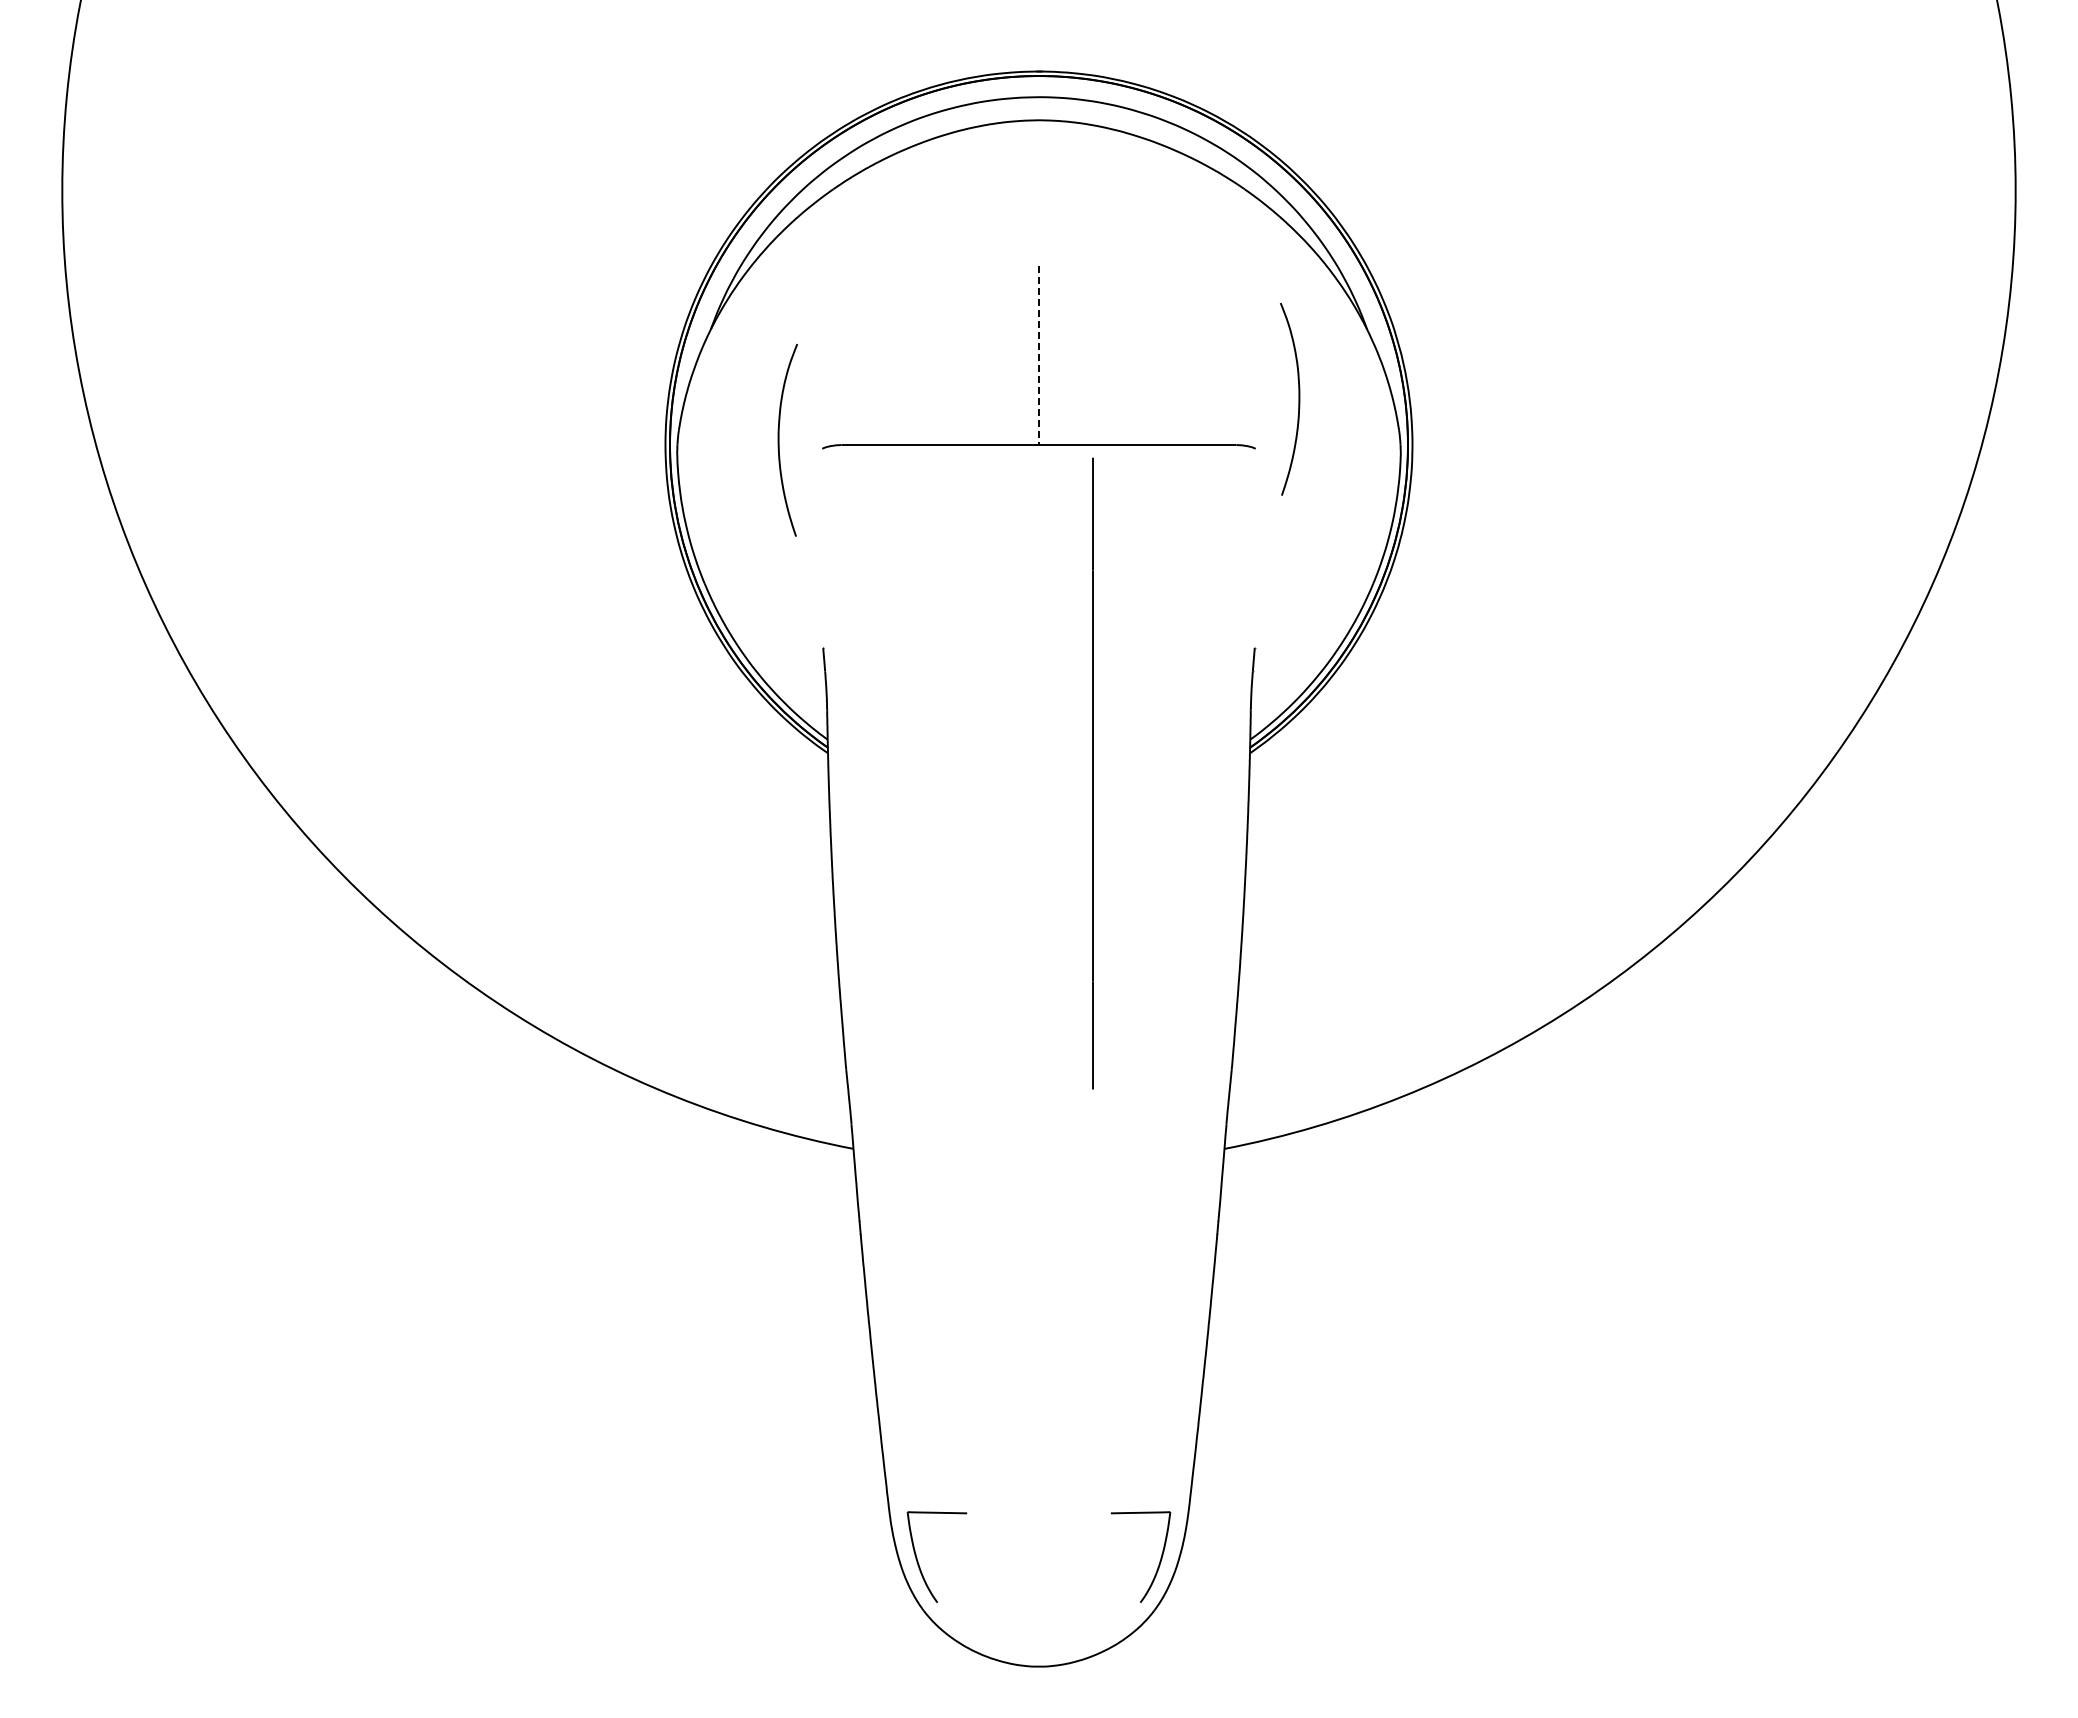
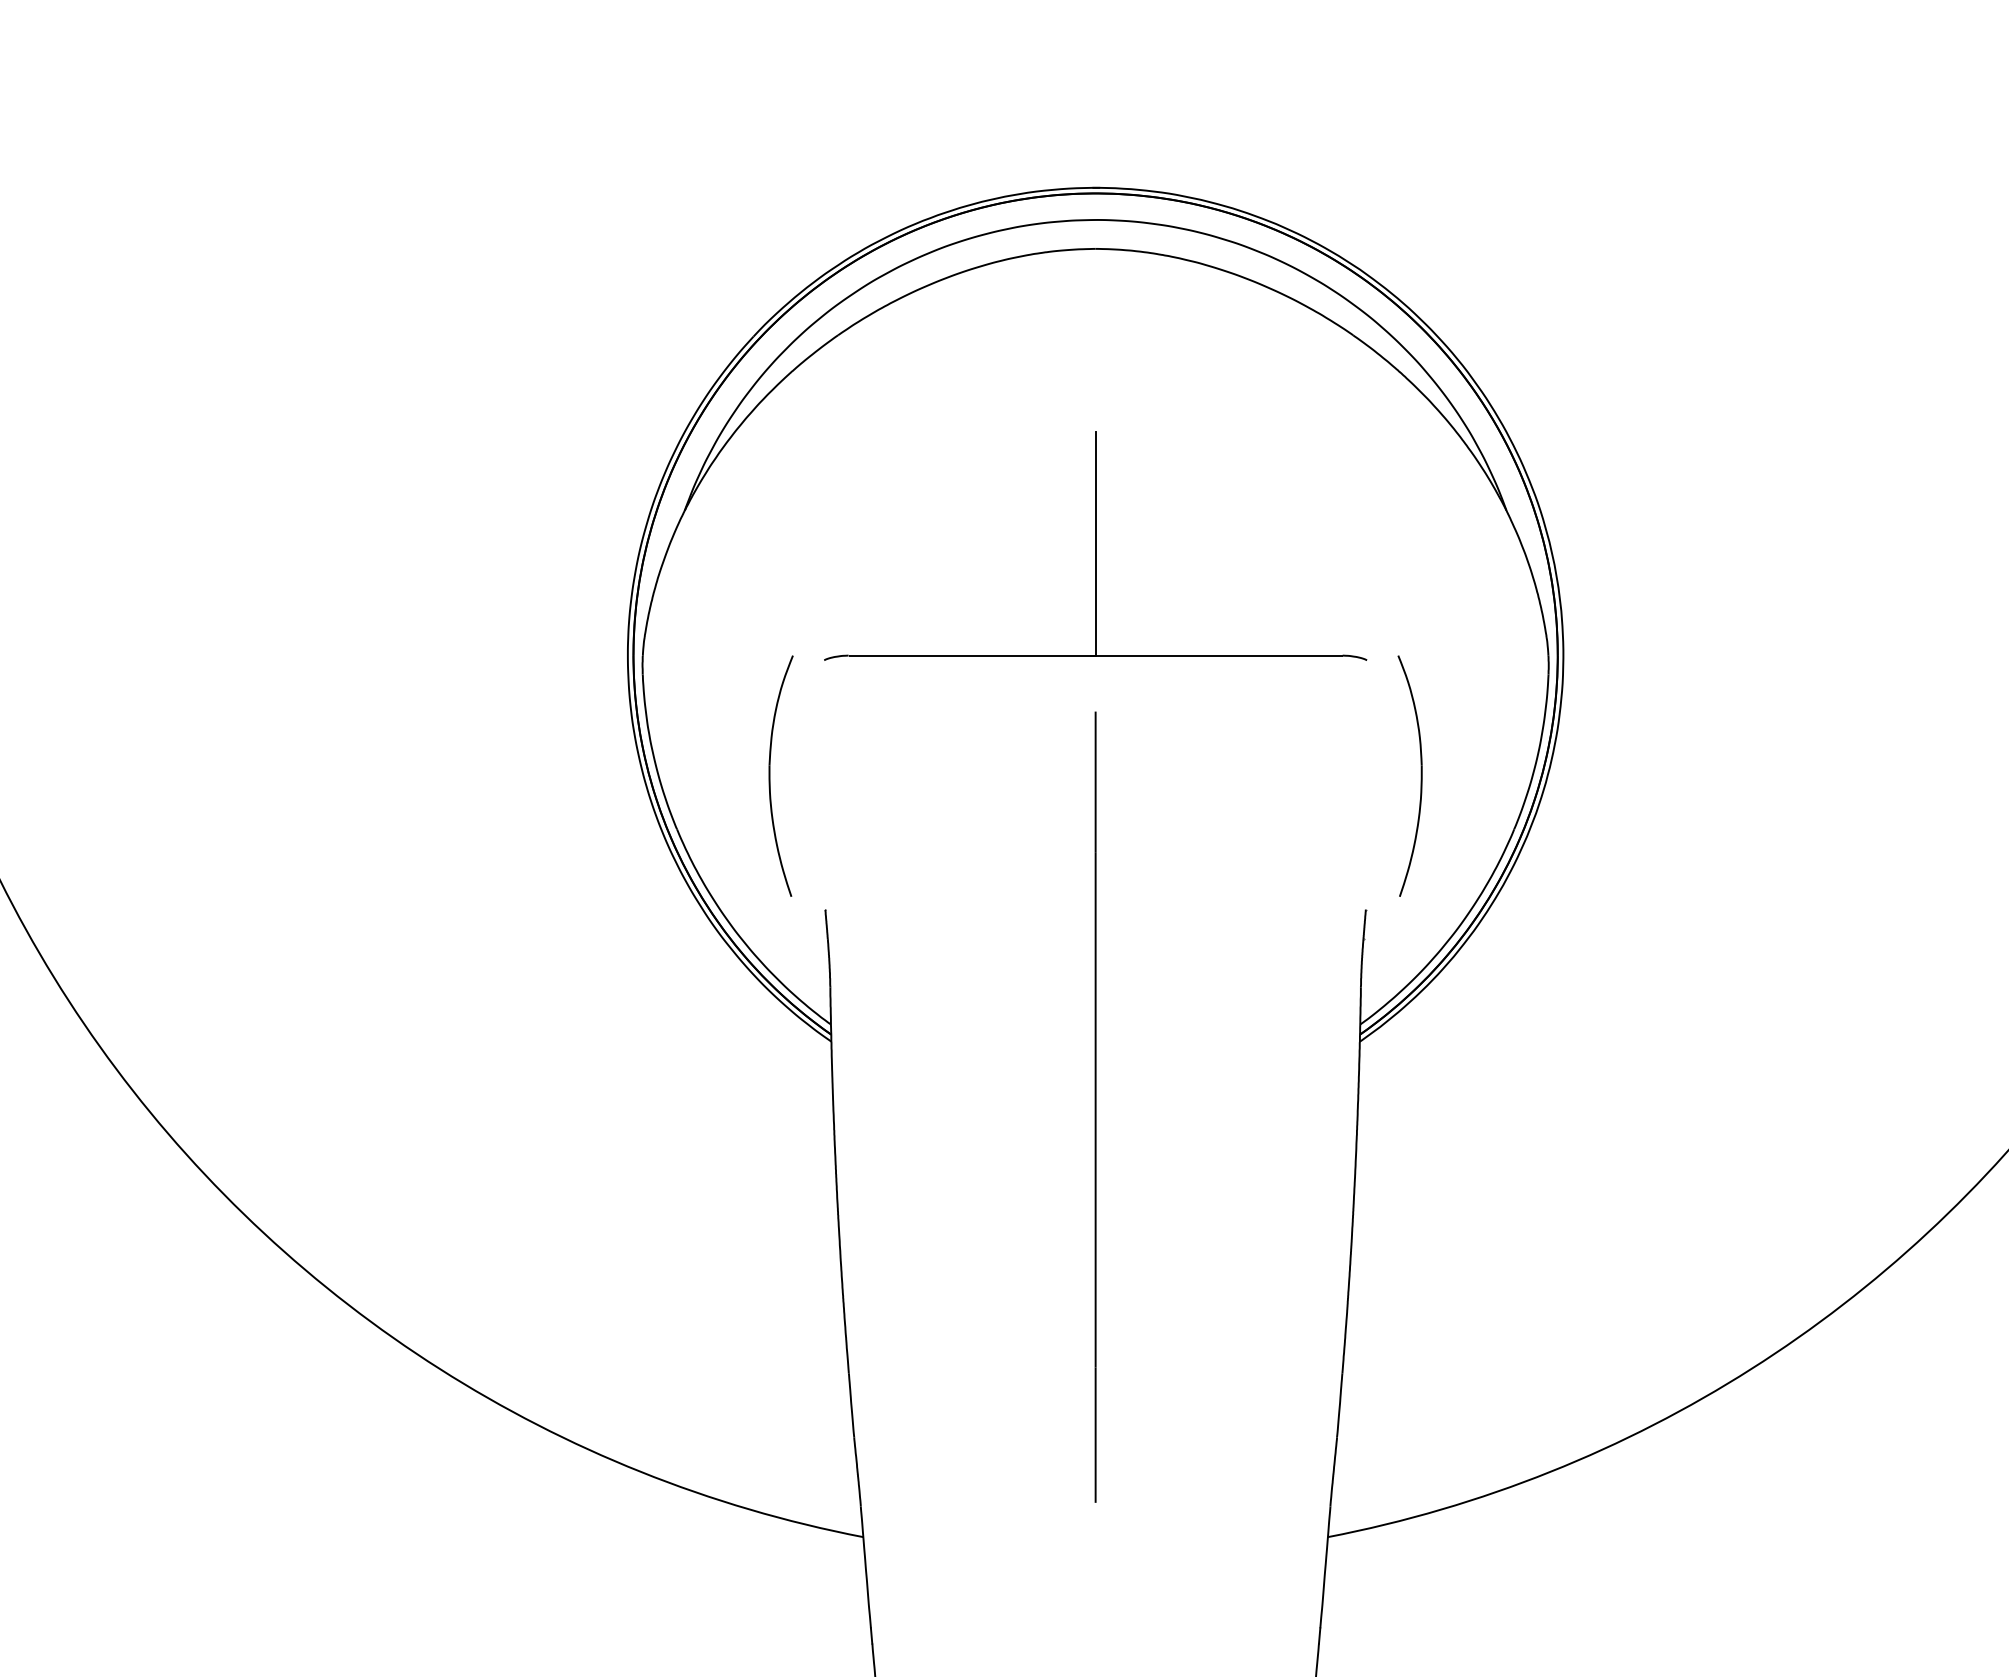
line: (1039, 356) -> (1096, 544), dashed -> solid
part: (1298, 398) -> (1420, 775), moved
part: (779, 439) -> (770, 775), moved
line: (1092, 773) -> (1095, 1107), moved

